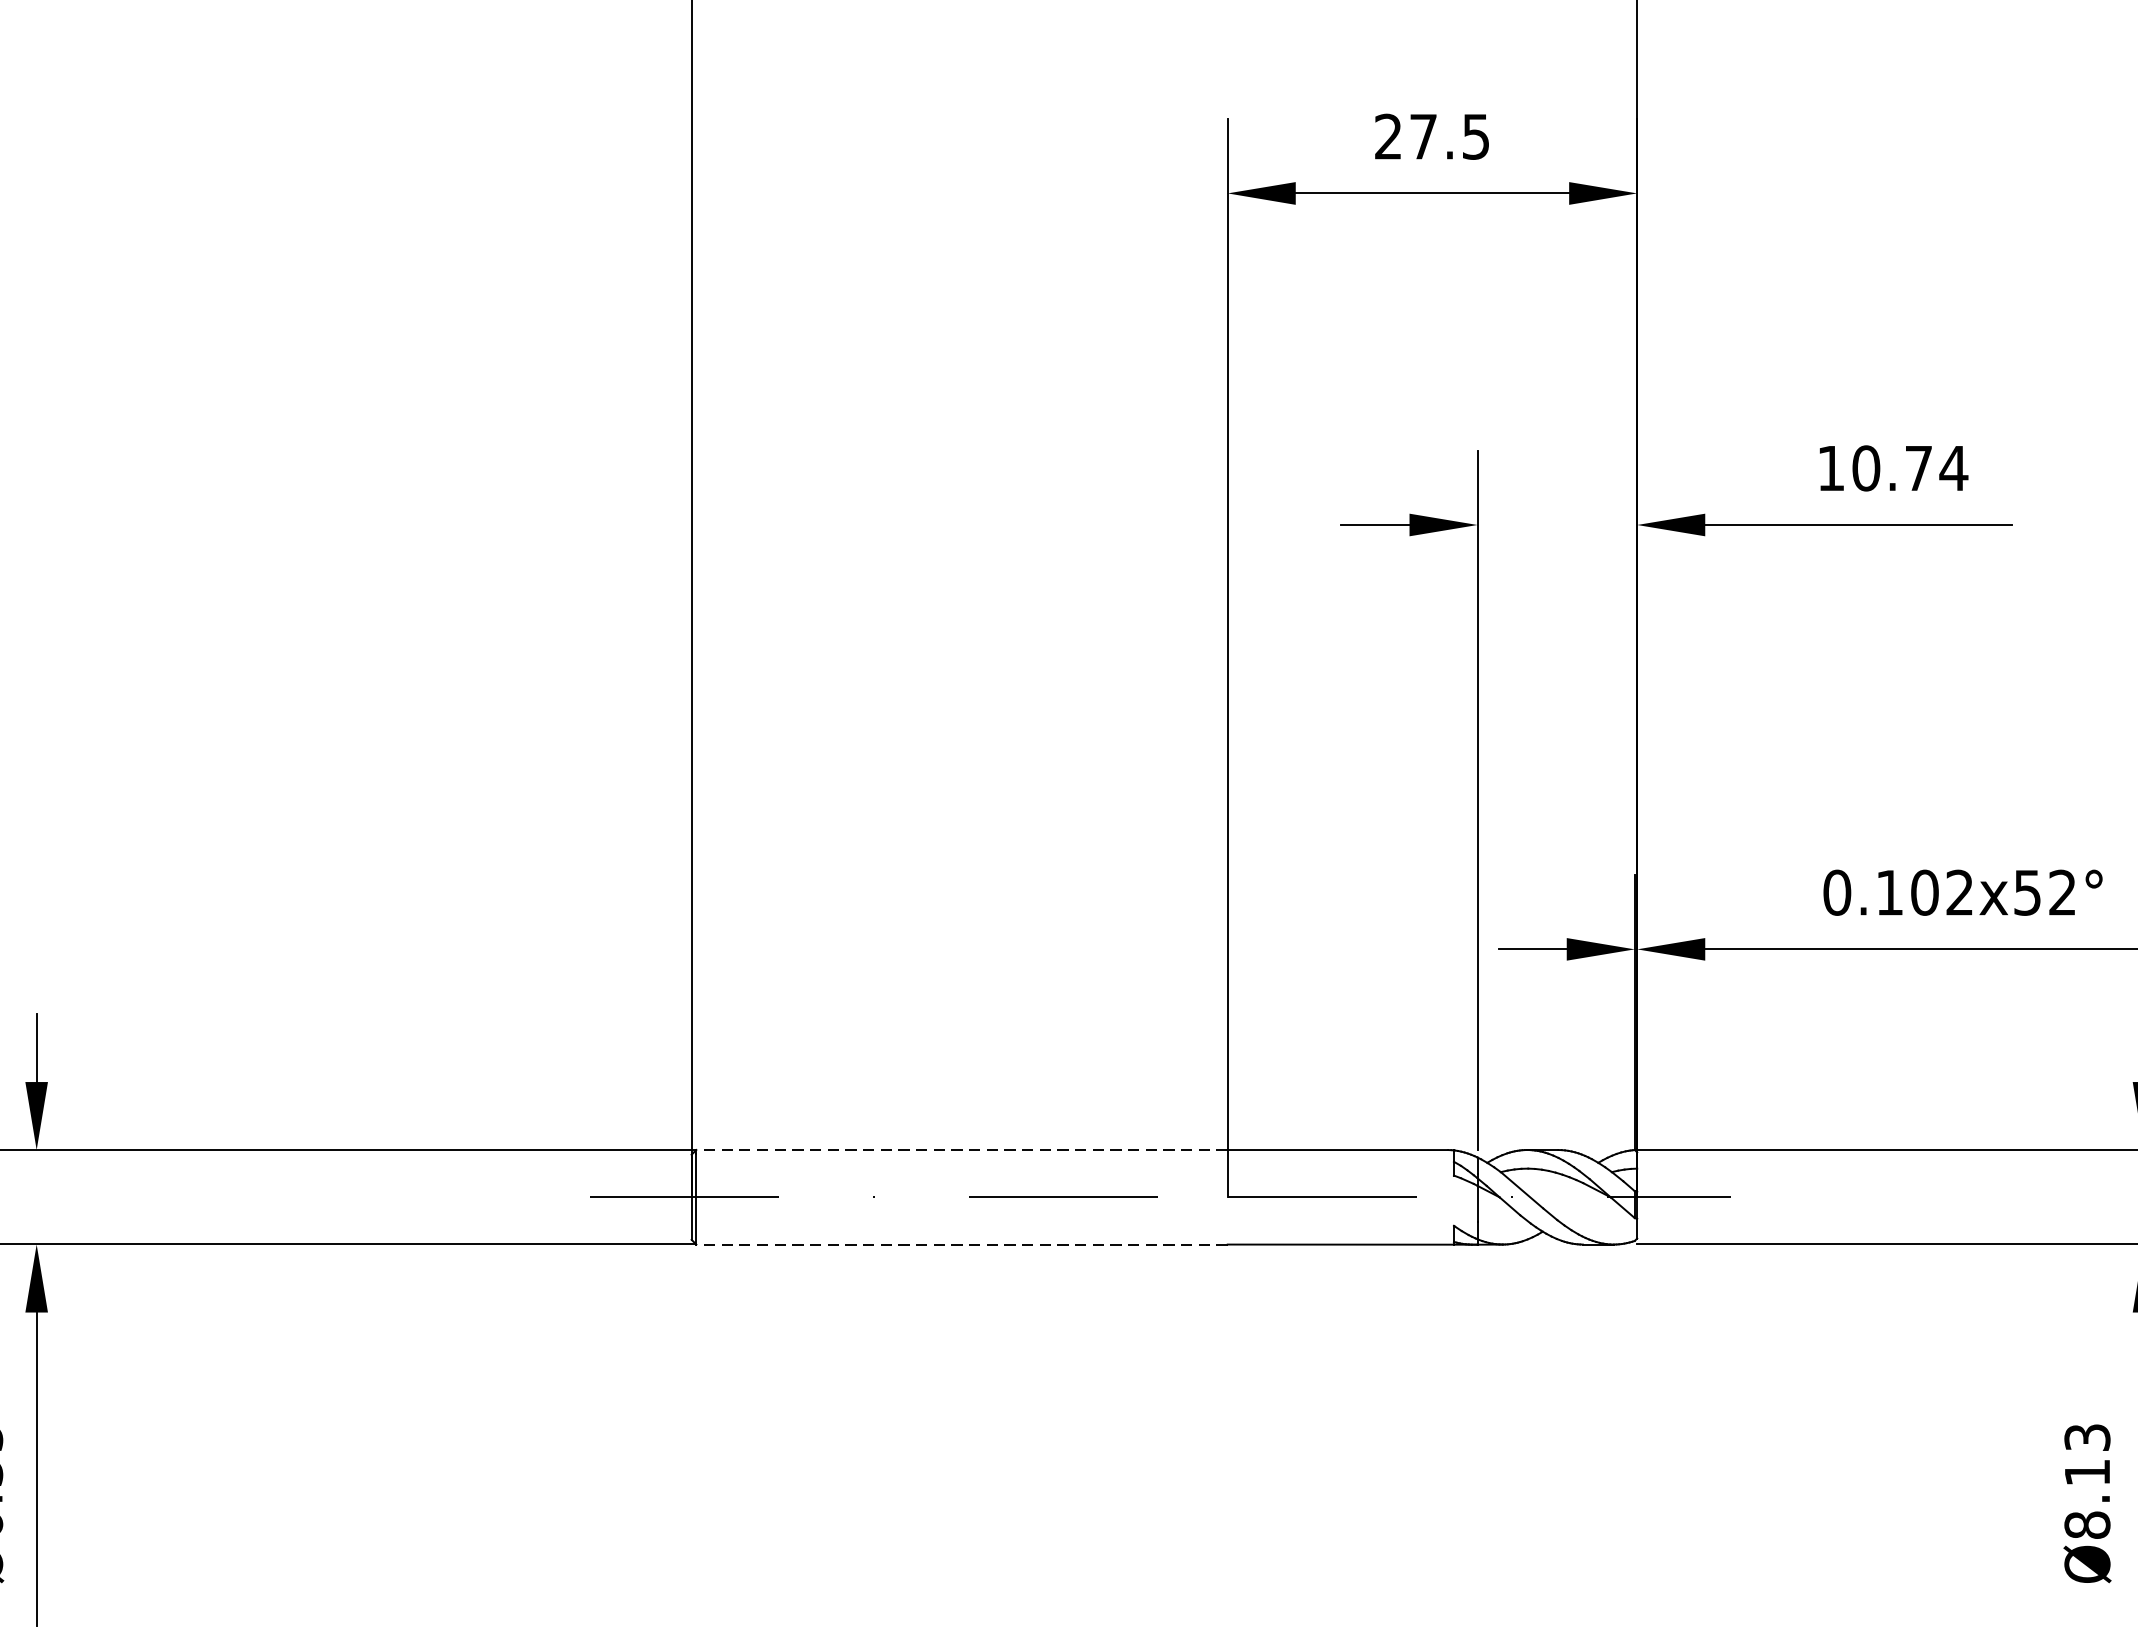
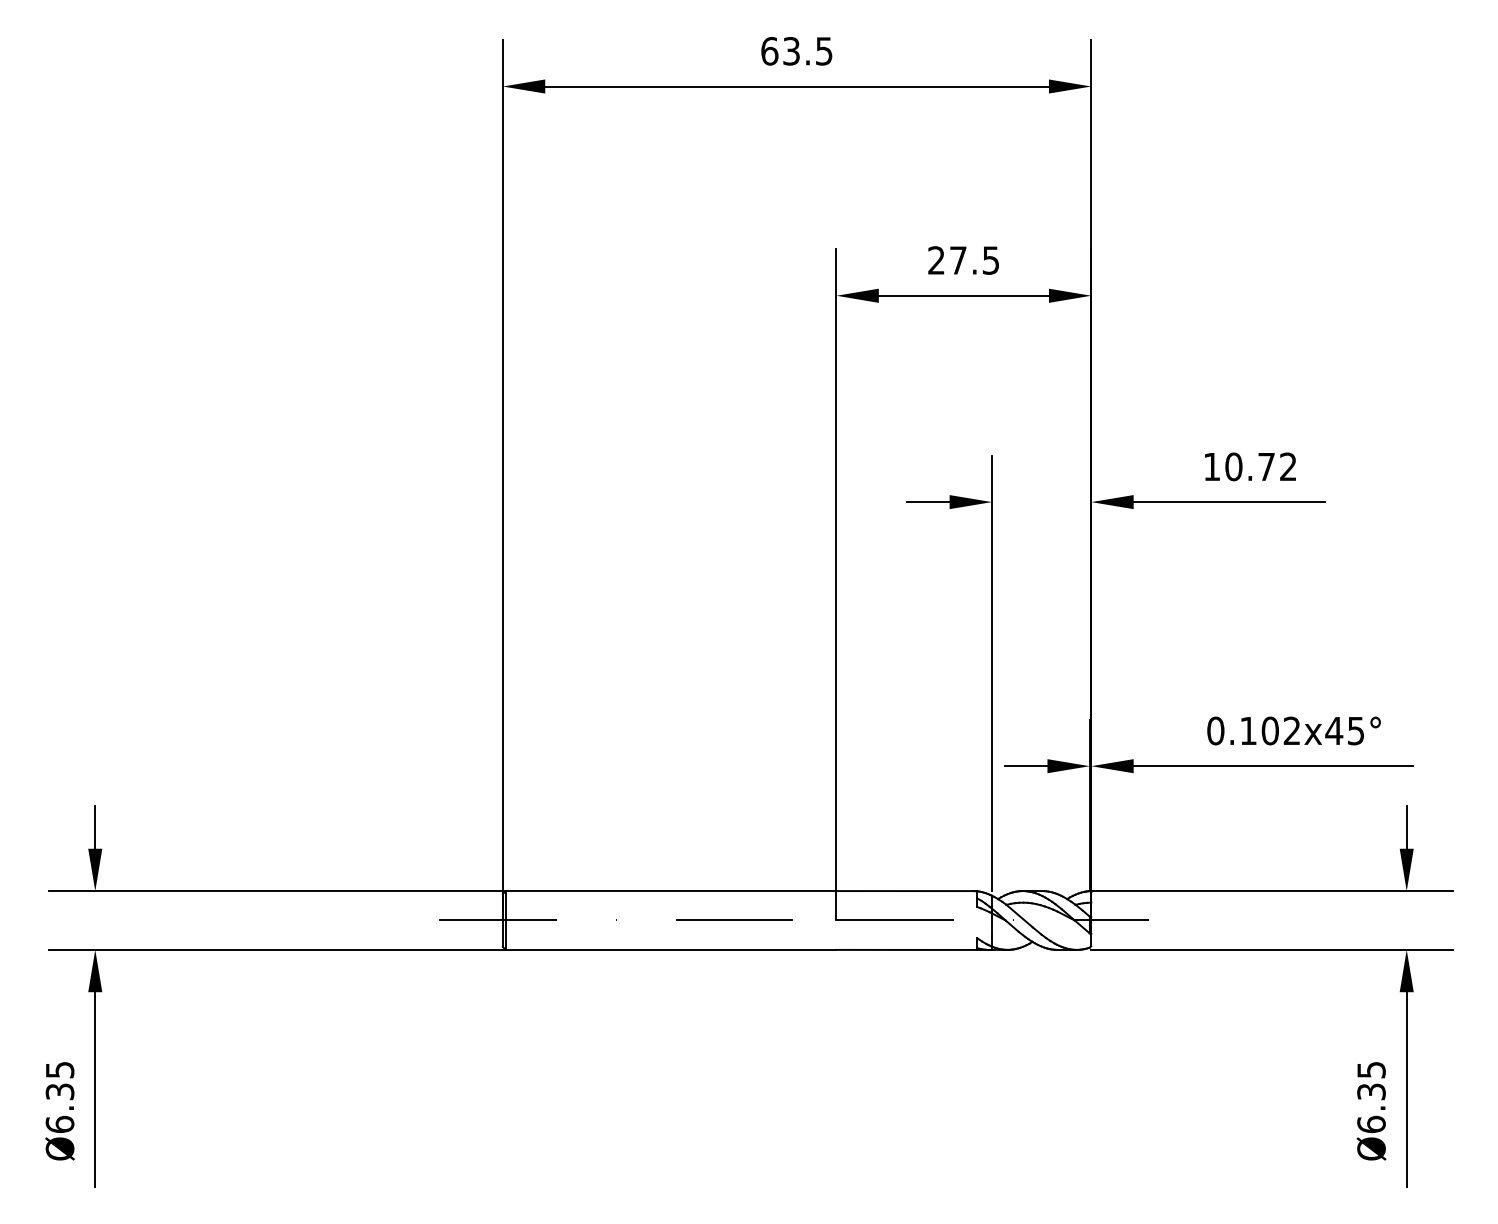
text: (1954, 467) -> (1288, 466), 10.74 -> 10.72
text: (2044, 891) -> (1344, 730), 0.102x52° -> 0.102x45°
line: (961, 1150) -> (670, 891), dashed -> solid
line: (961, 1243) -> (670, 949), dashed -> solid
text: (2087, 1481) -> (1371, 1097), Ø8.13 -> Ø6.35

